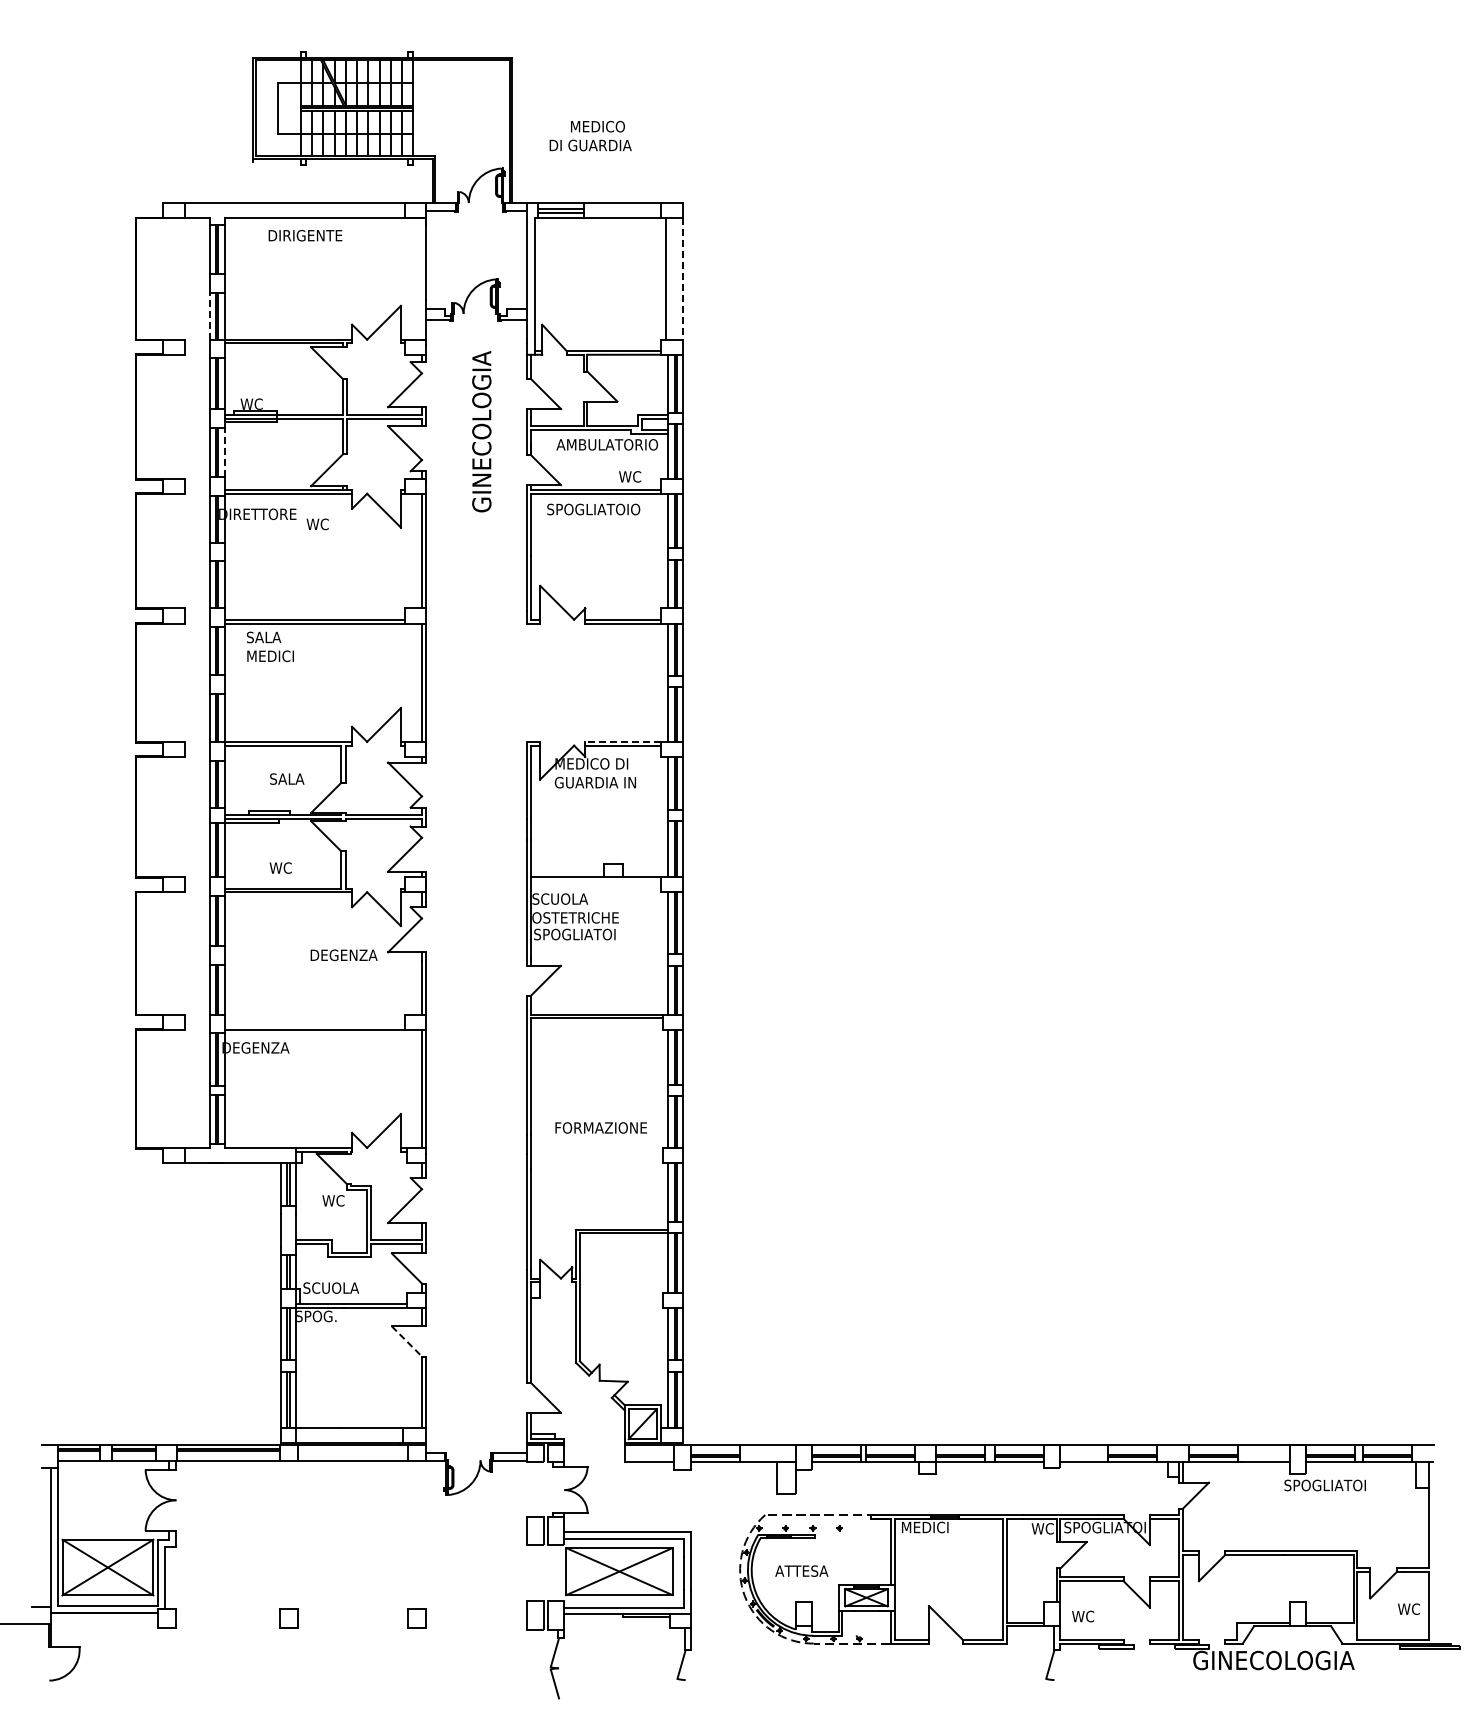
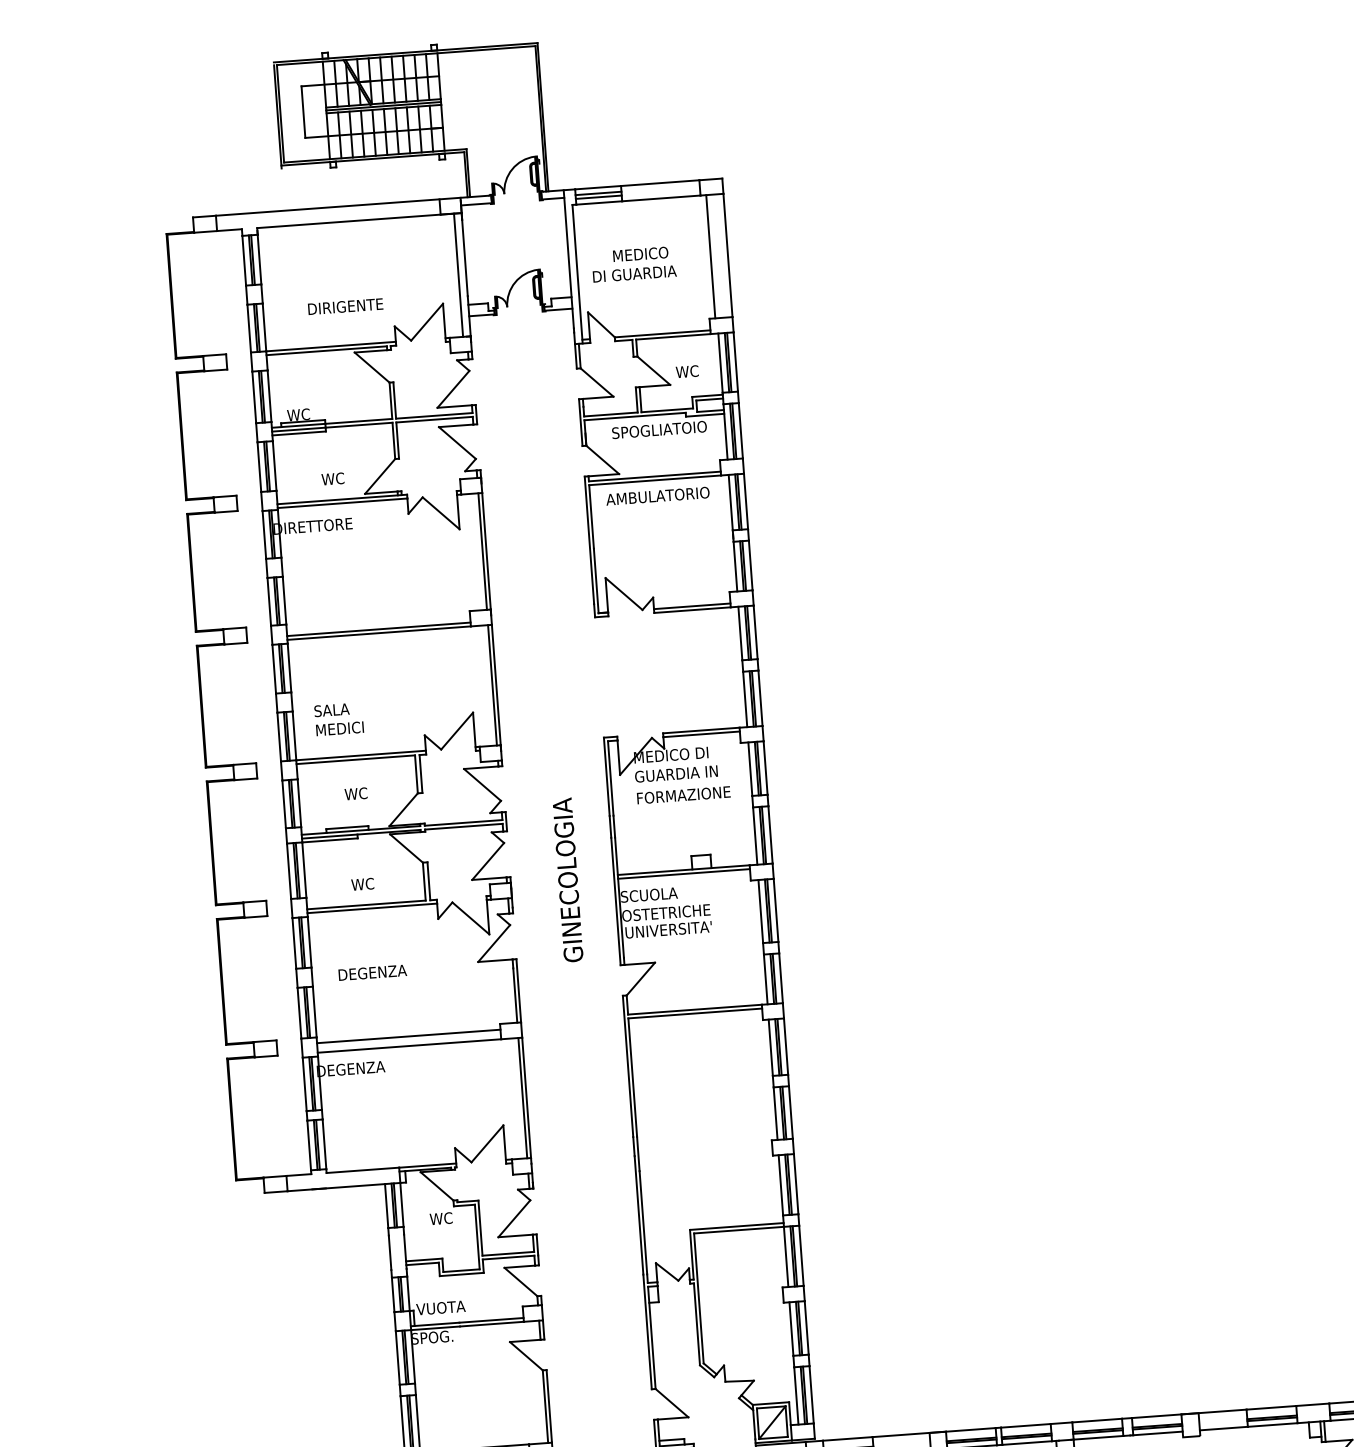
text: (590, 136) -> (633, 264), moved
text: (305, 235) -> (345, 306), moved
line: (418, 278) -> (458, 274), added
line: (683, 279) -> (728, 255), dashed -> solid
line: (209, 315) -> (249, 327), dashed -> solid
text: (481, 431) -> (567, 879), moved
text: (607, 444) -> (663, 429), AMBULATORIO -> SPOGLIATOIO
line: (224, 451) -> (274, 465), dashed -> solid
text: (630, 476) -> (687, 371), moved
text: (597, 509) -> (658, 496), SPOGLIATOIO -> AMBULATORIO
text: (317, 524) -> (332, 479), moved
text: (270, 646) -> (339, 718), moved
line: (623, 741) -> (701, 730), dashed -> solid
text: (286, 778) -> (361, 792), SALA -> WC
line: (595, 881) -> (683, 874), added
text: (576, 934) -> (668, 929), SPOGLIATOI -> UNIVERSITA'
text: (343, 955) -> (372, 973), moved
line: (314, 1020) -> (408, 1036), added
text: (600, 1127) -> (683, 794), moved
text: (330, 1287) -> (444, 1307), SCUOLA -> VUOTA
line: (407, 1341) -> (527, 1356), dashed -> solid

